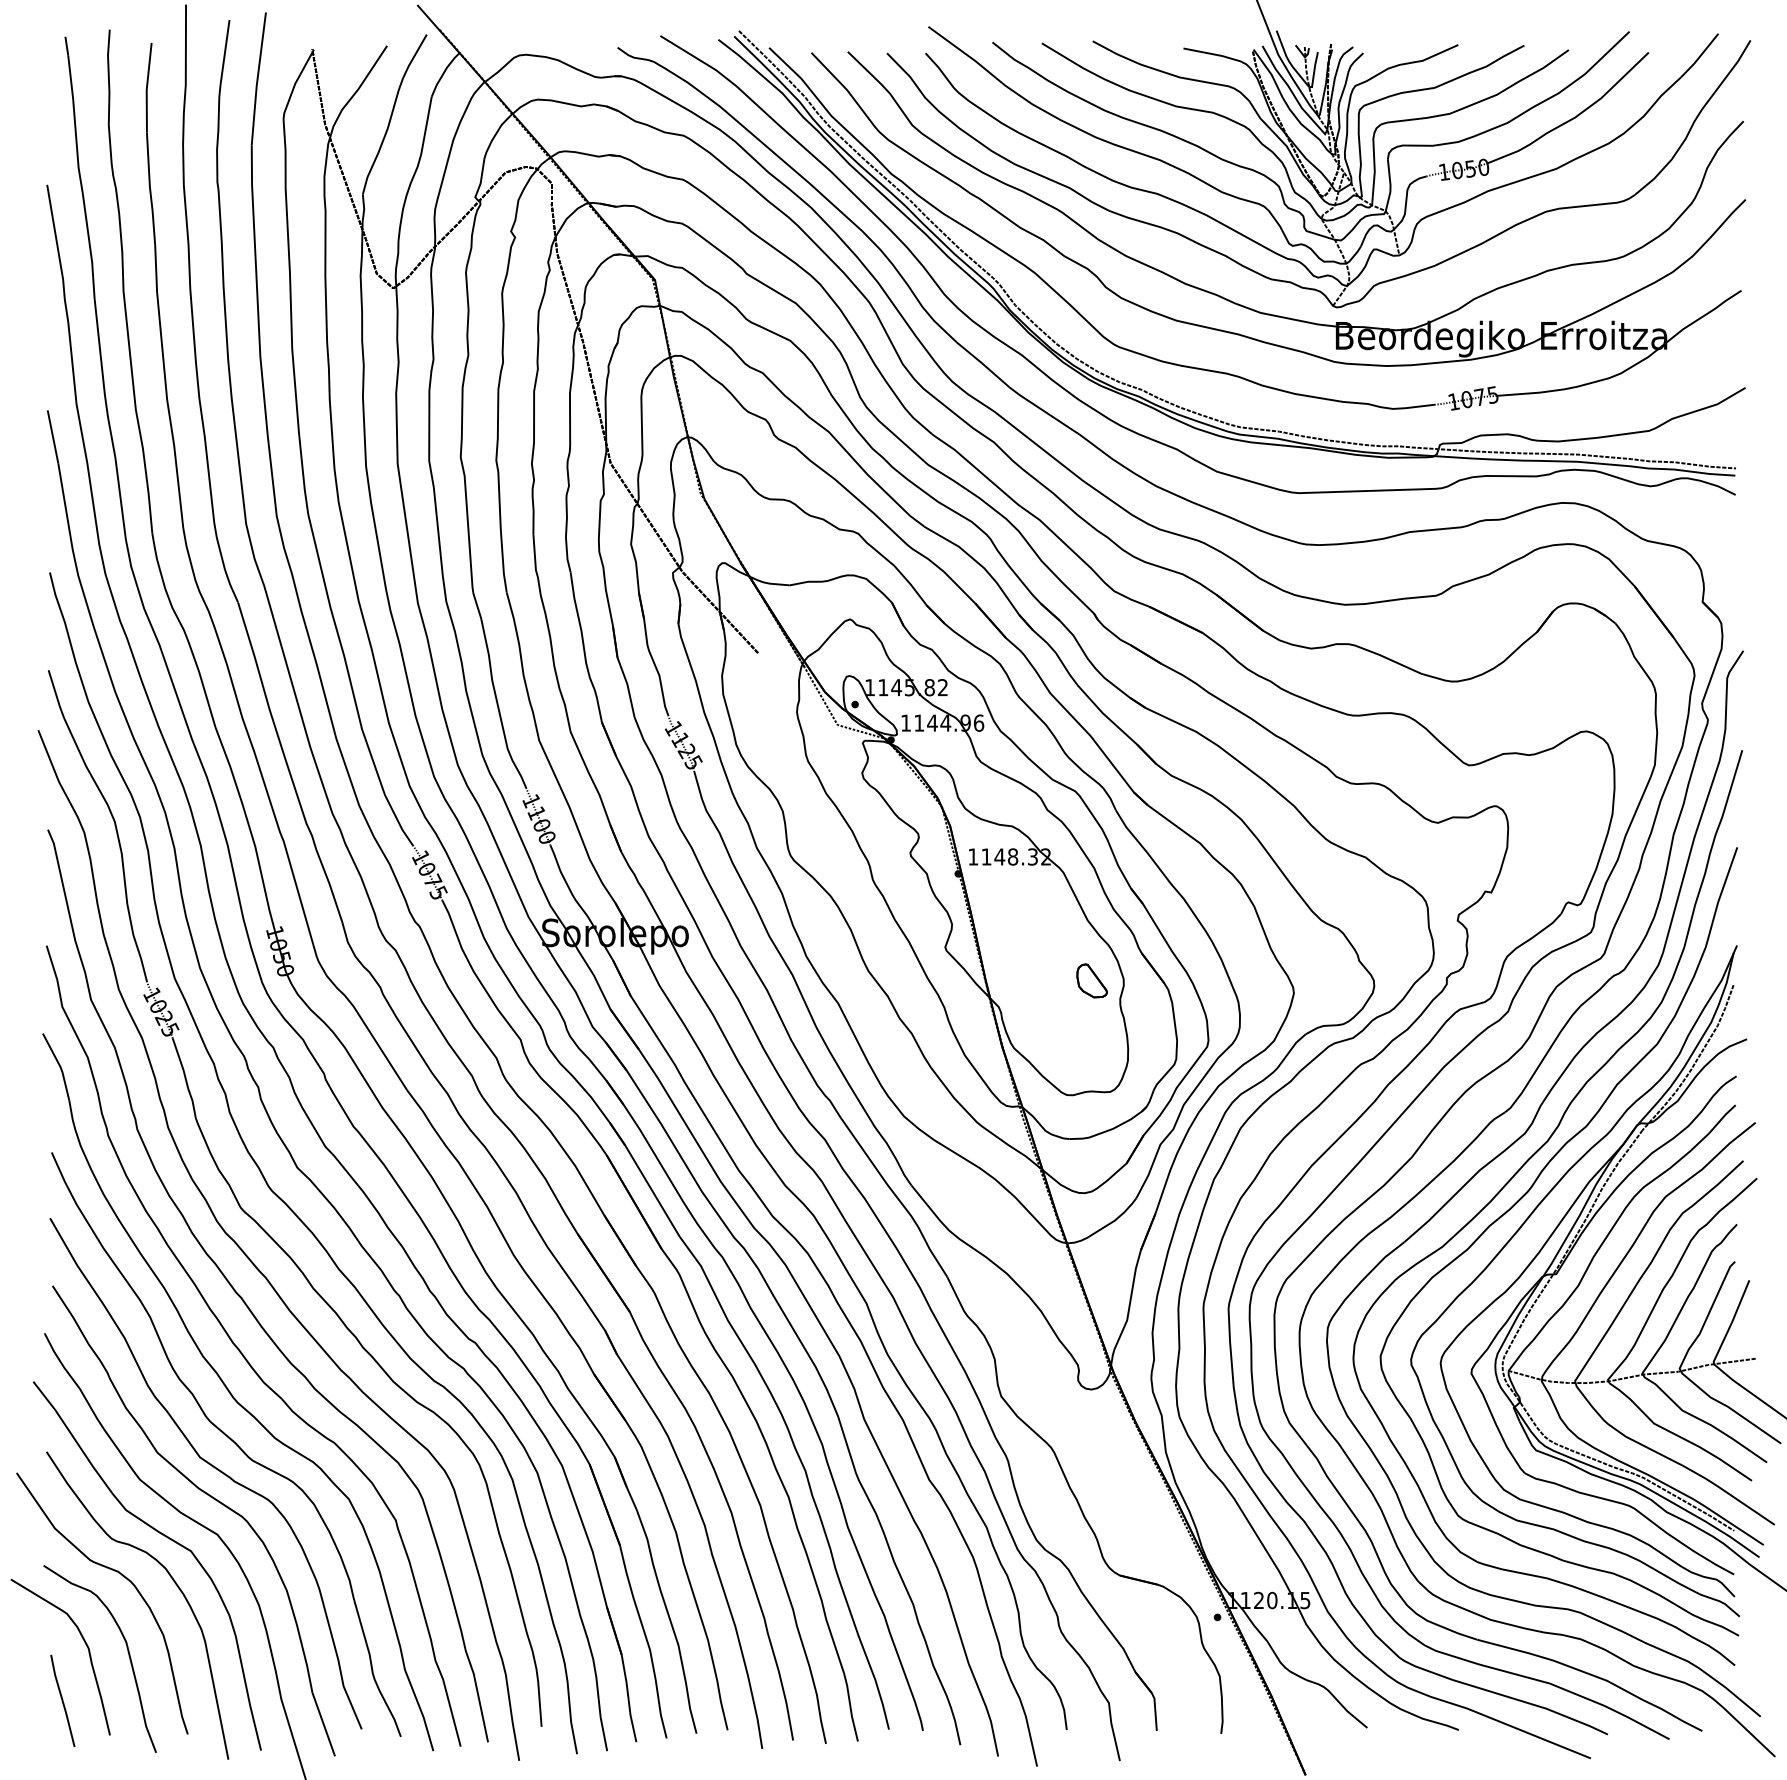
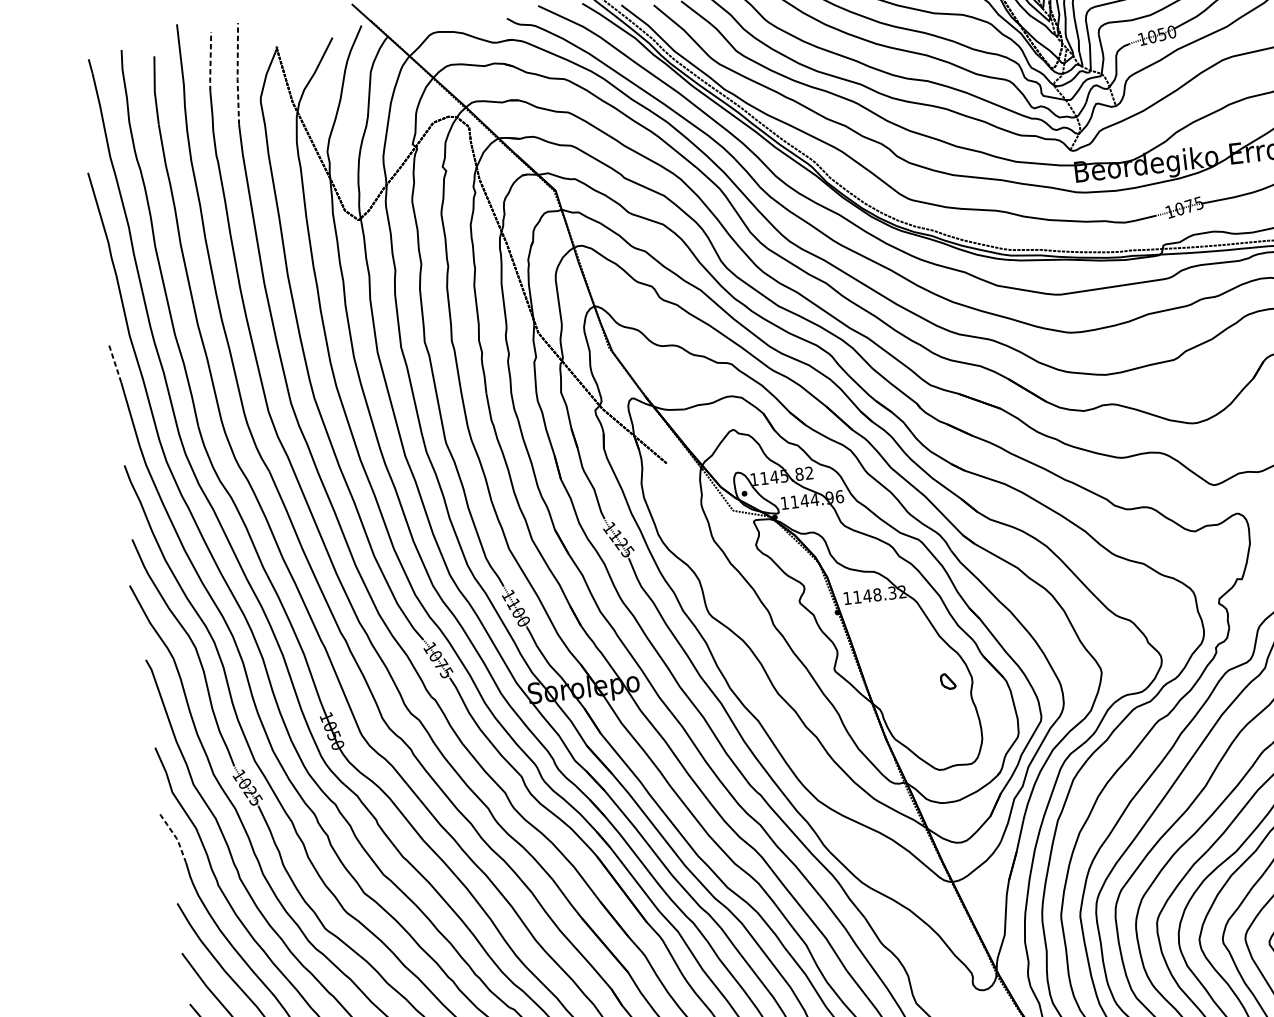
line: (224, 59) -> (210, 62), solid -> dashed
line: (257, 79) -> (237, 74), solid -> dashed
line: (52, 436) -> (114, 362), solid -> dashed
part: (1091, 980) -> (947, 681), size x0.6
line: (60, 1067) -> (176, 838), solid -> dashed

